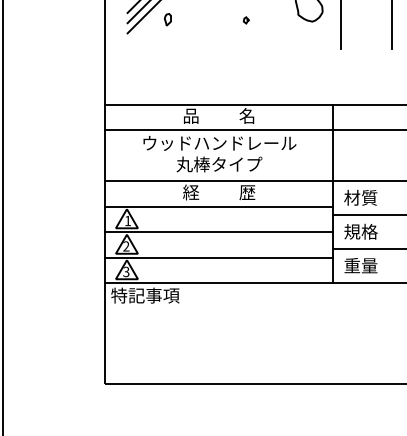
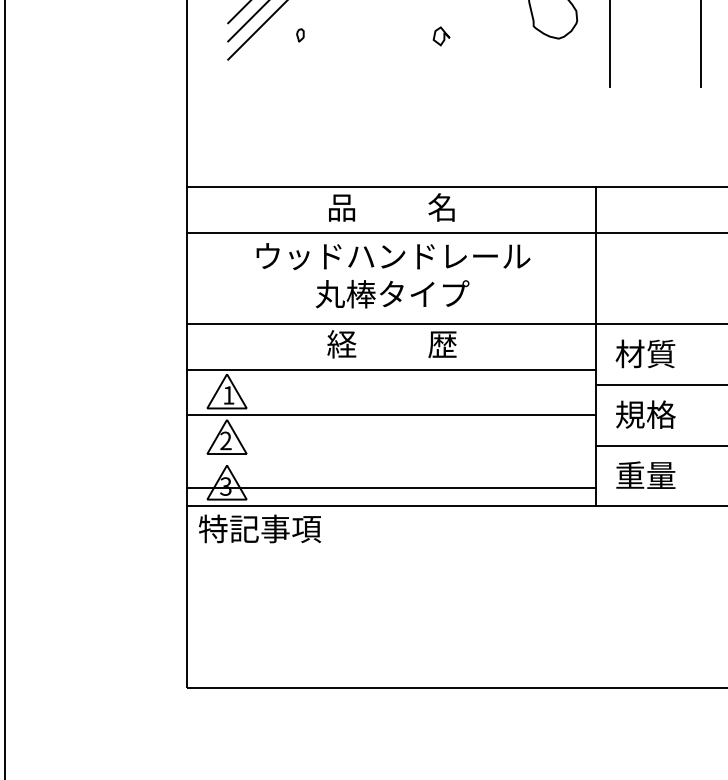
part: (167, 19) -> (299, 34), size x0.6
part: (245, 20) -> (439, 36), size x1.6
line: (218, 257) -> (390, 487), moved

